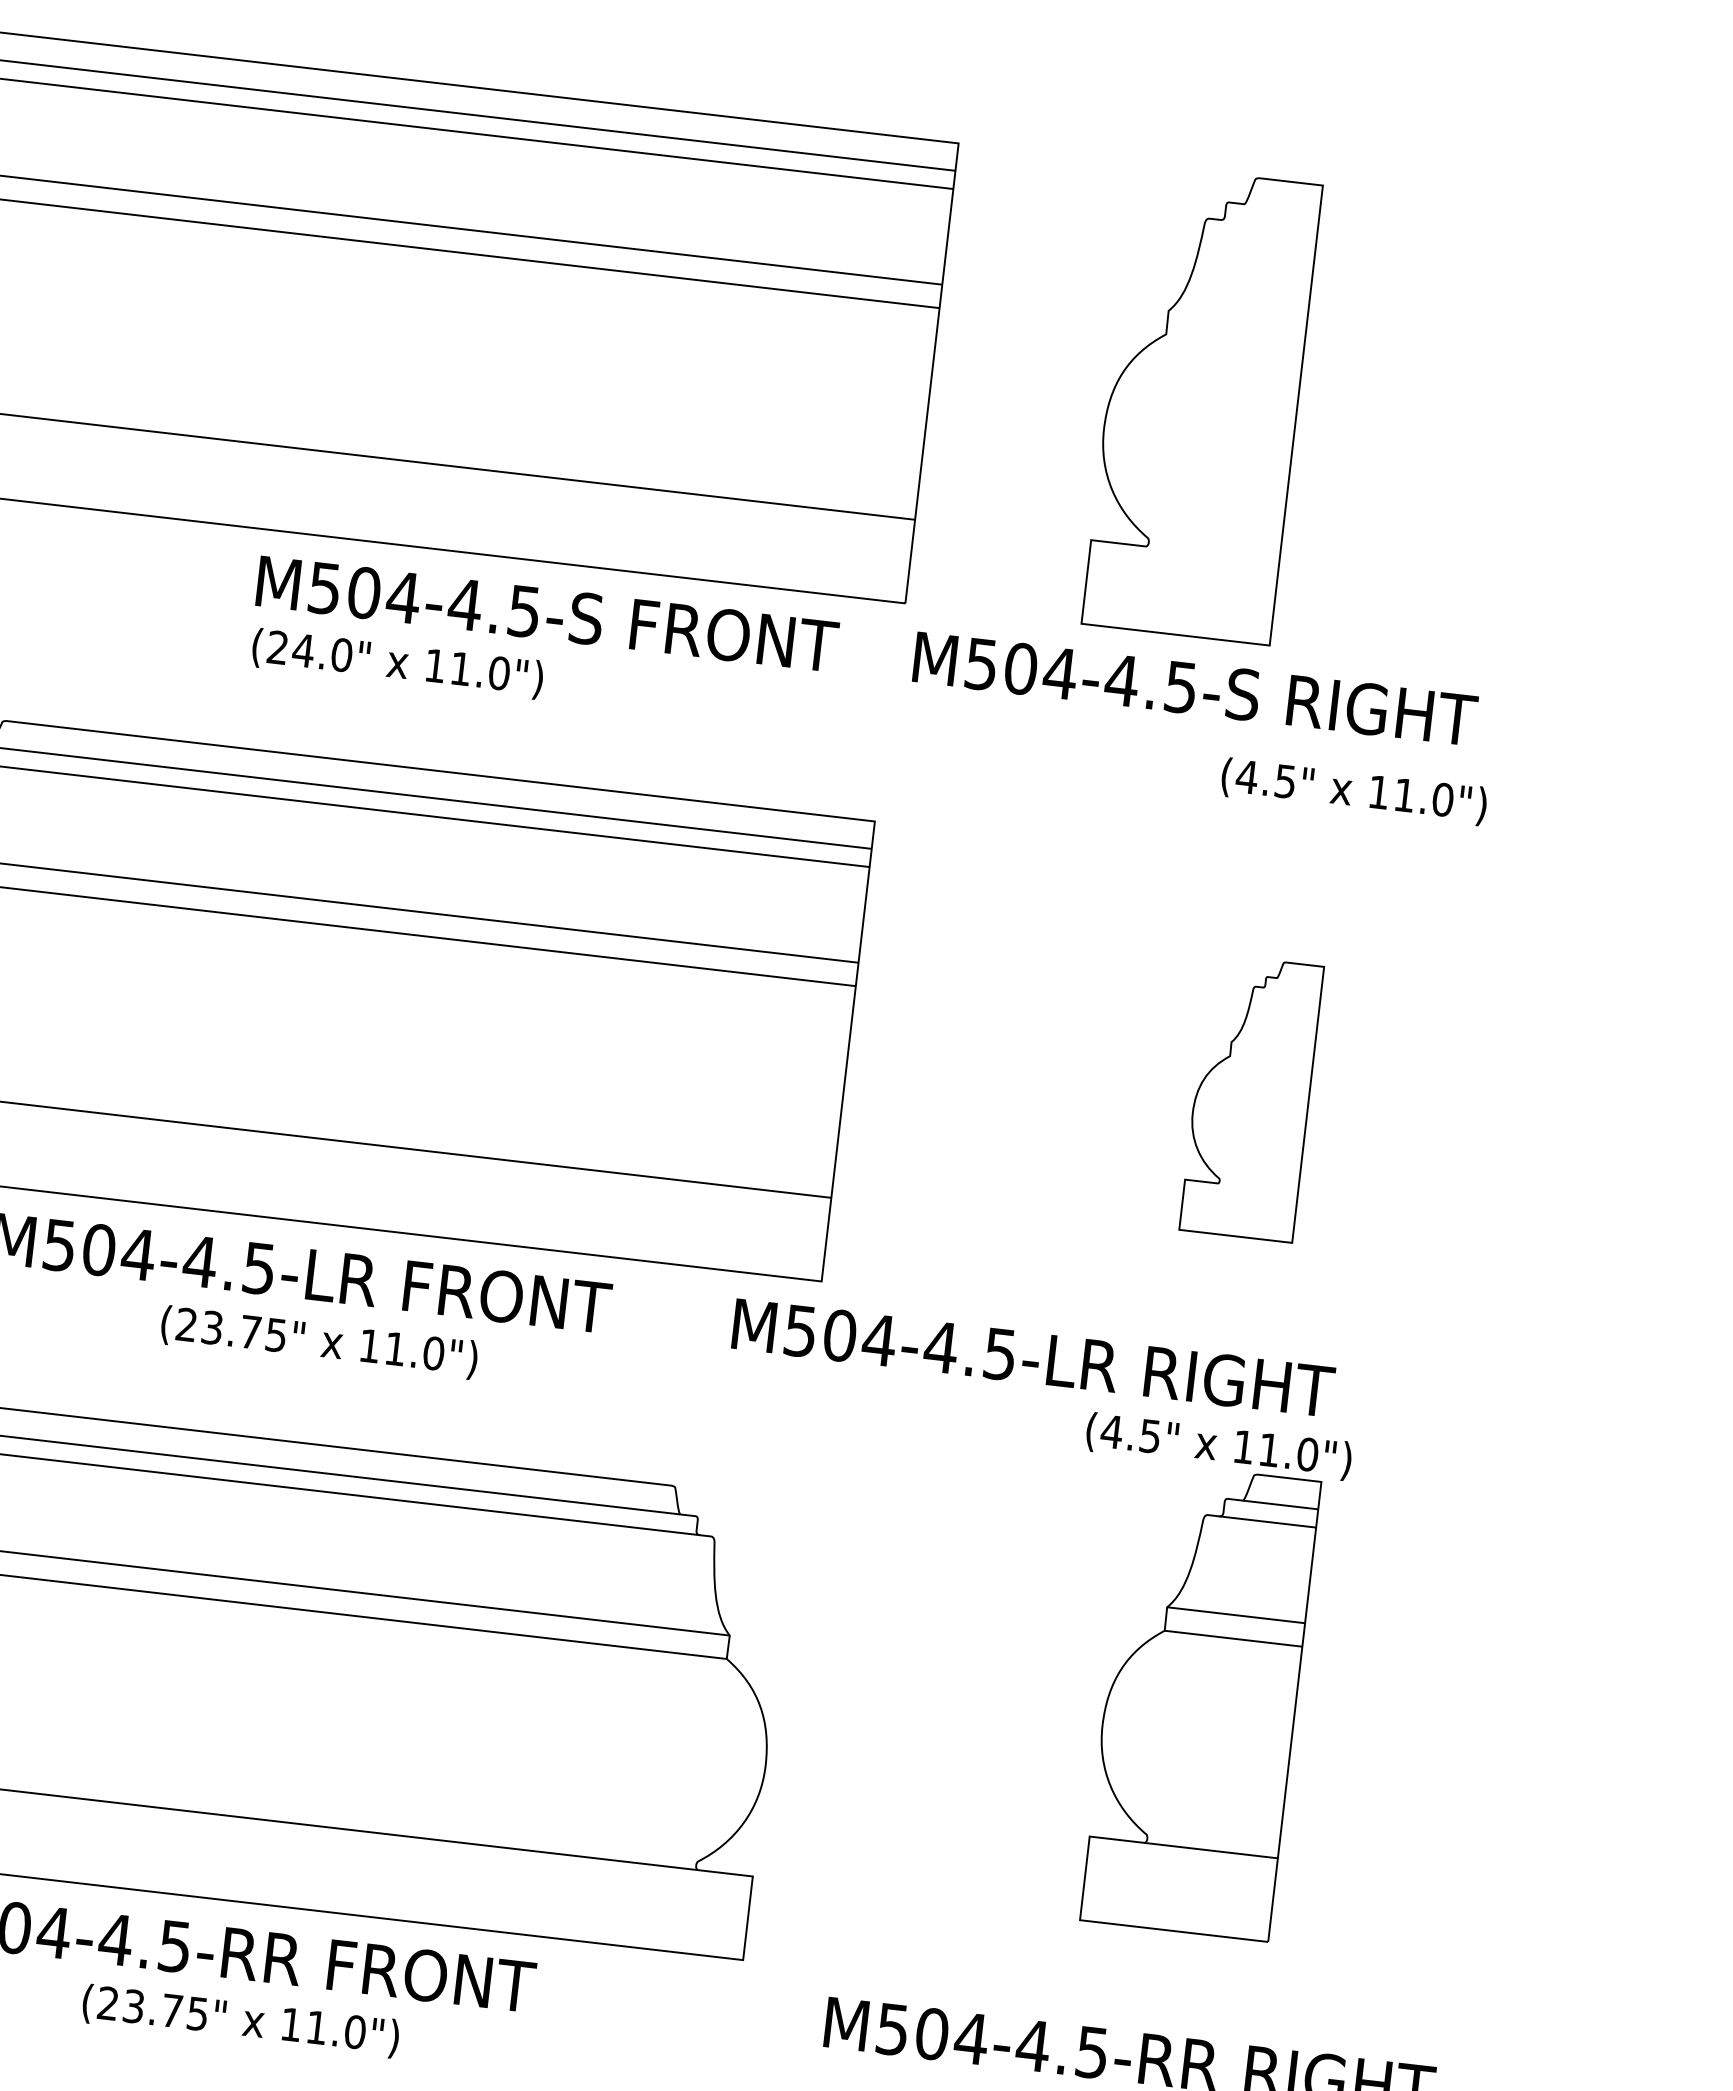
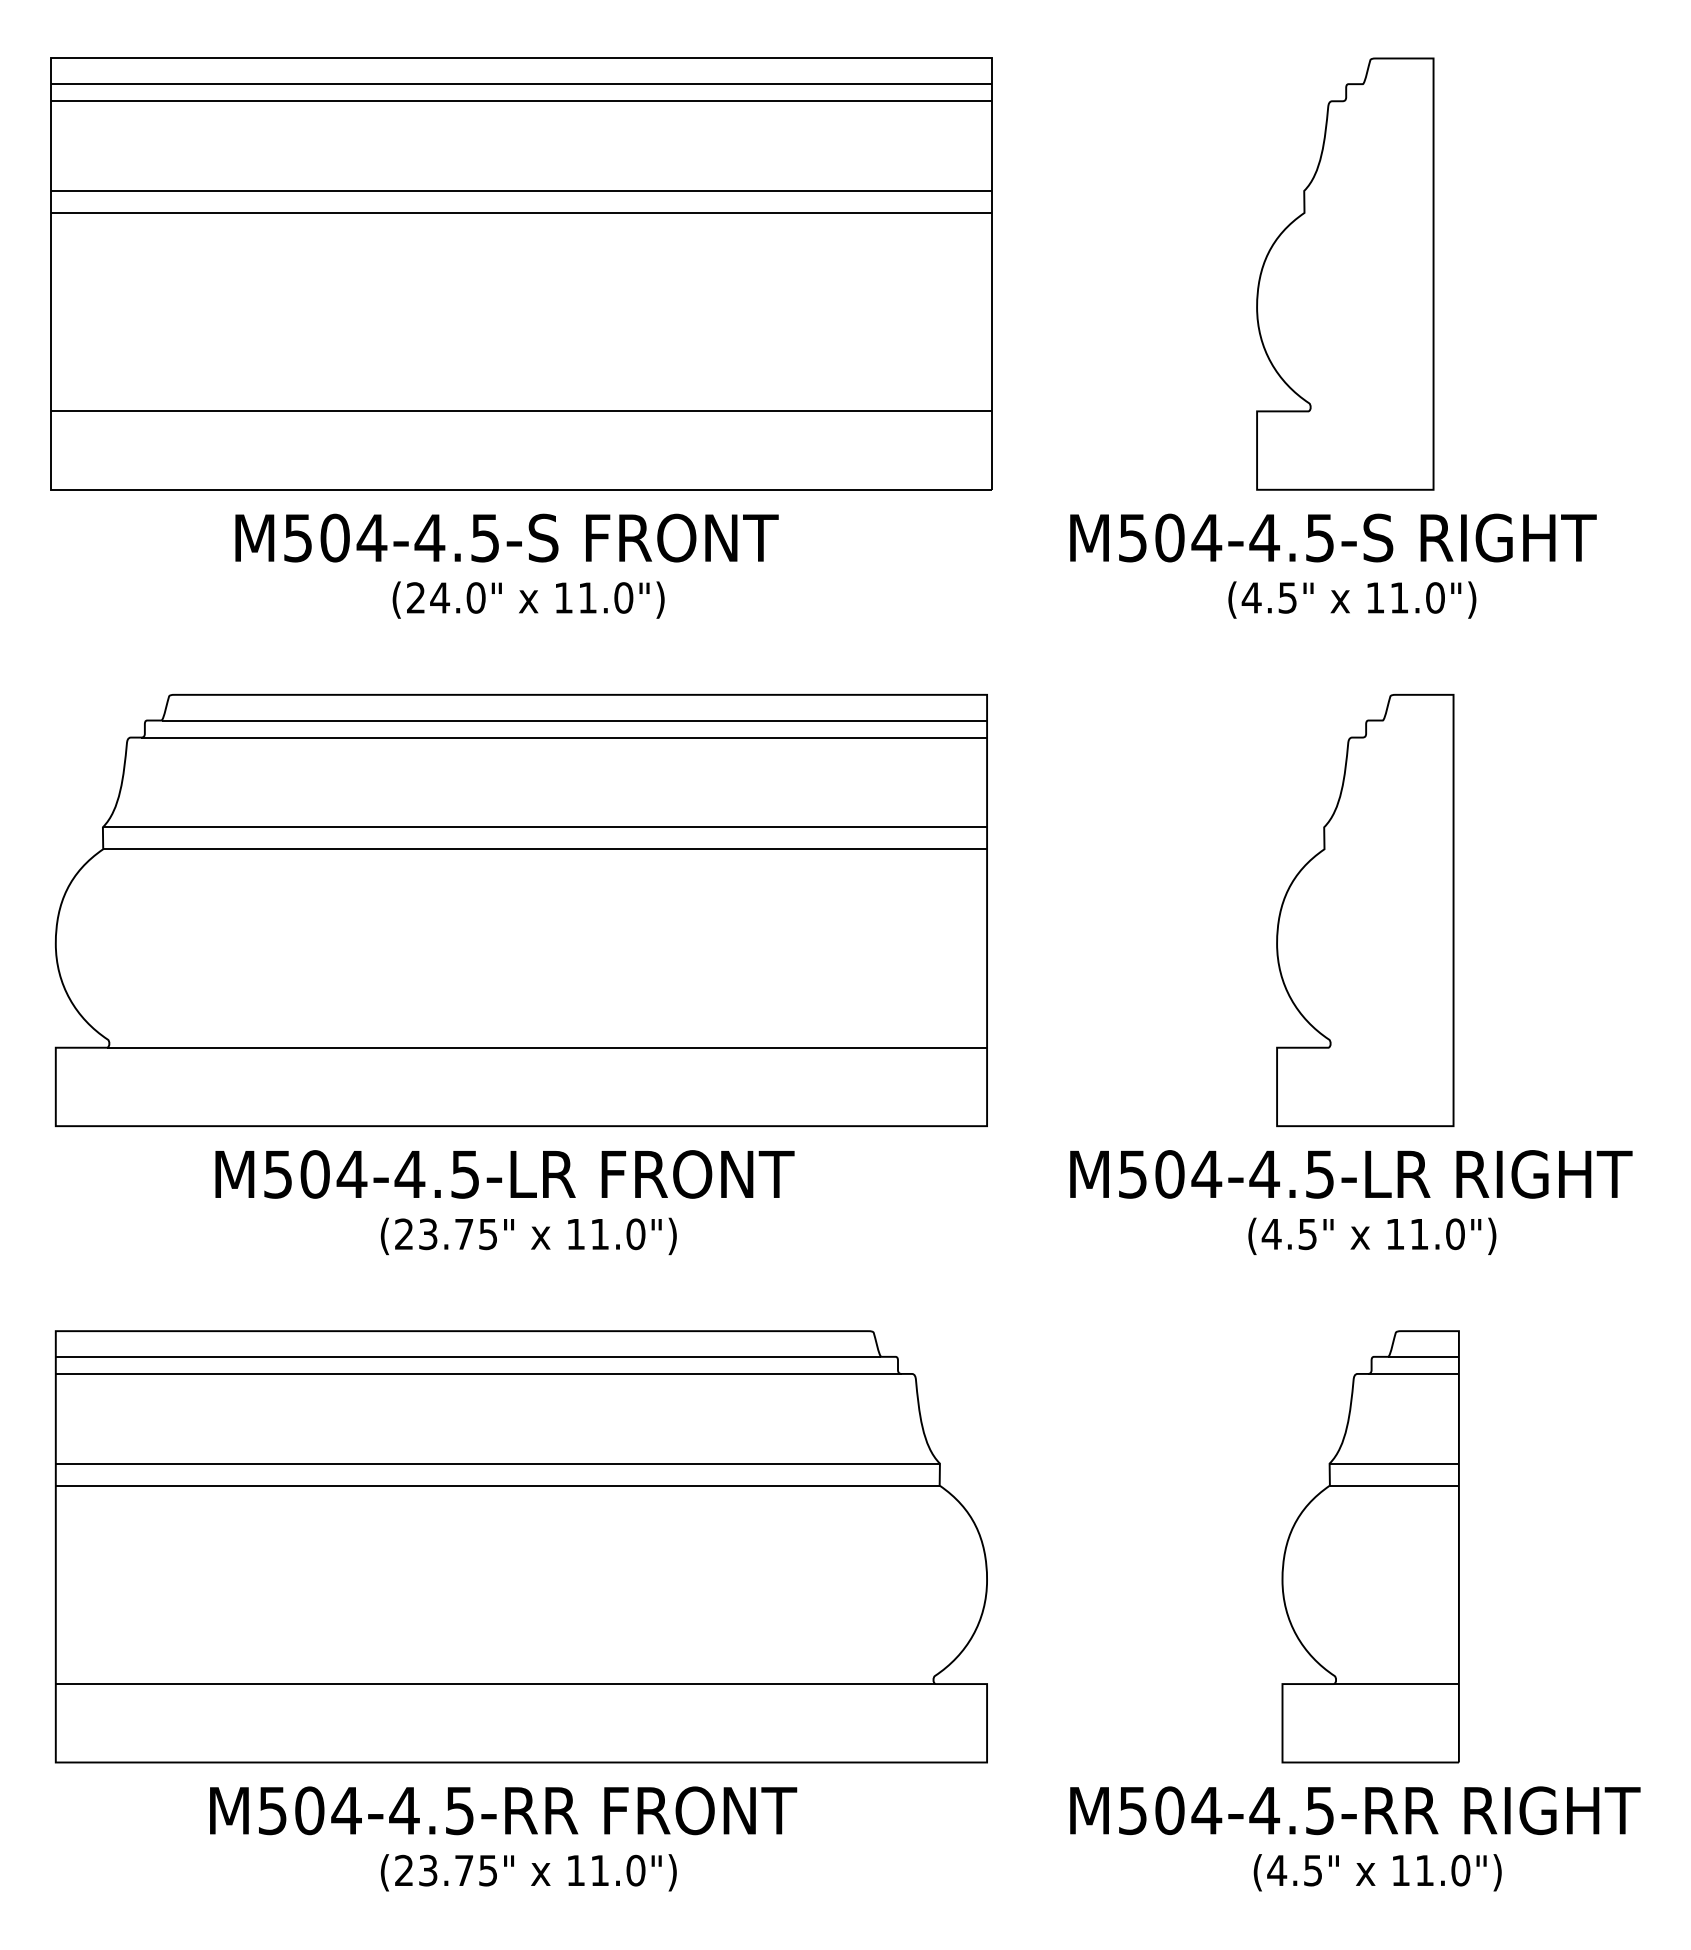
part: (1202, 404) -> (1345, 273), moved
text: (547, 613) -> (506, 537), moved
text: (1195, 688) -> (1333, 537), moved
text: (1354, 791) -> (1352, 599), moved
part: (1251, 1098) -> (1365, 910), size x1.67
text: (1033, 1358) -> (1351, 1174), moved
part: (1200, 1700) -> (1370, 1546), moved

